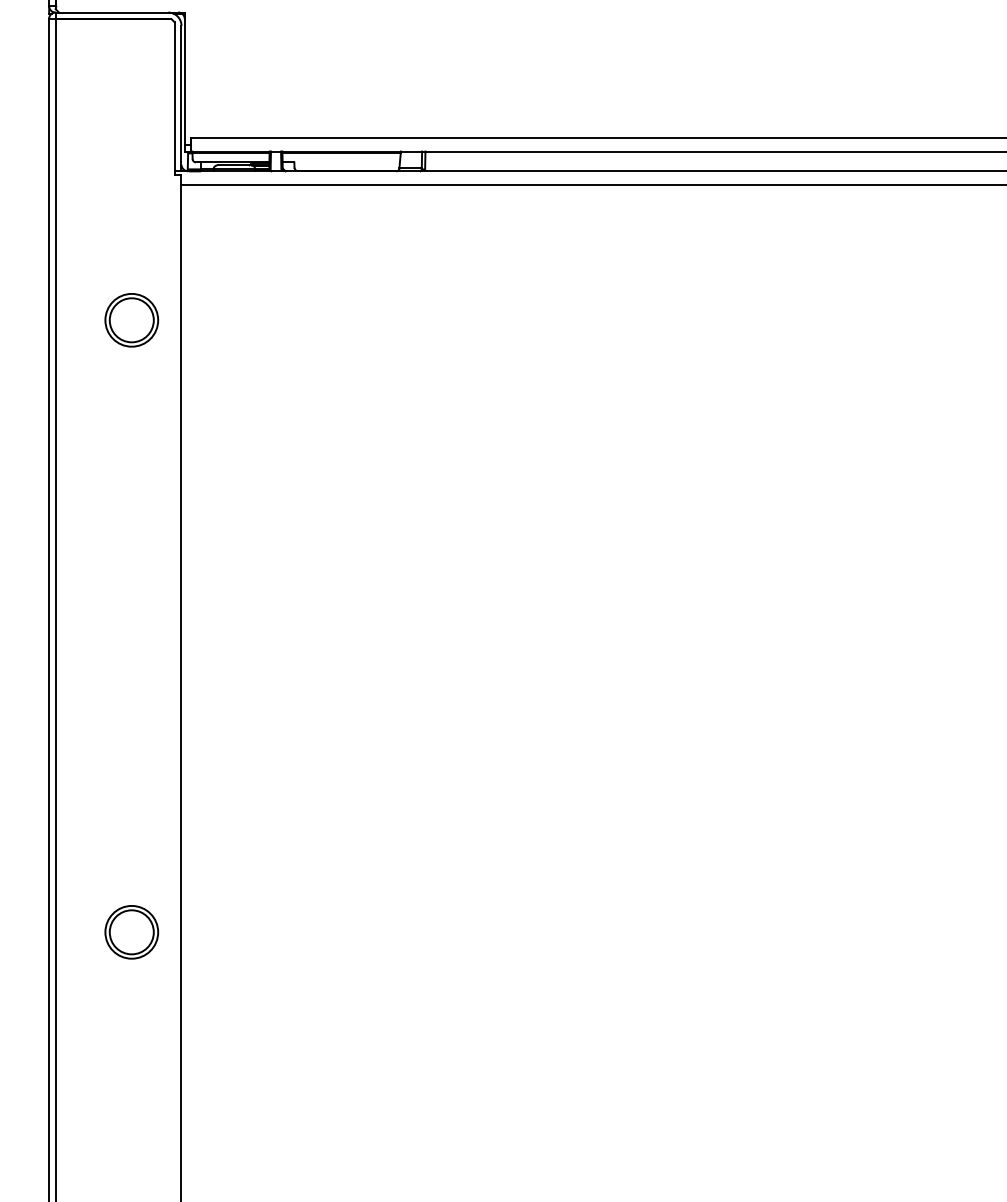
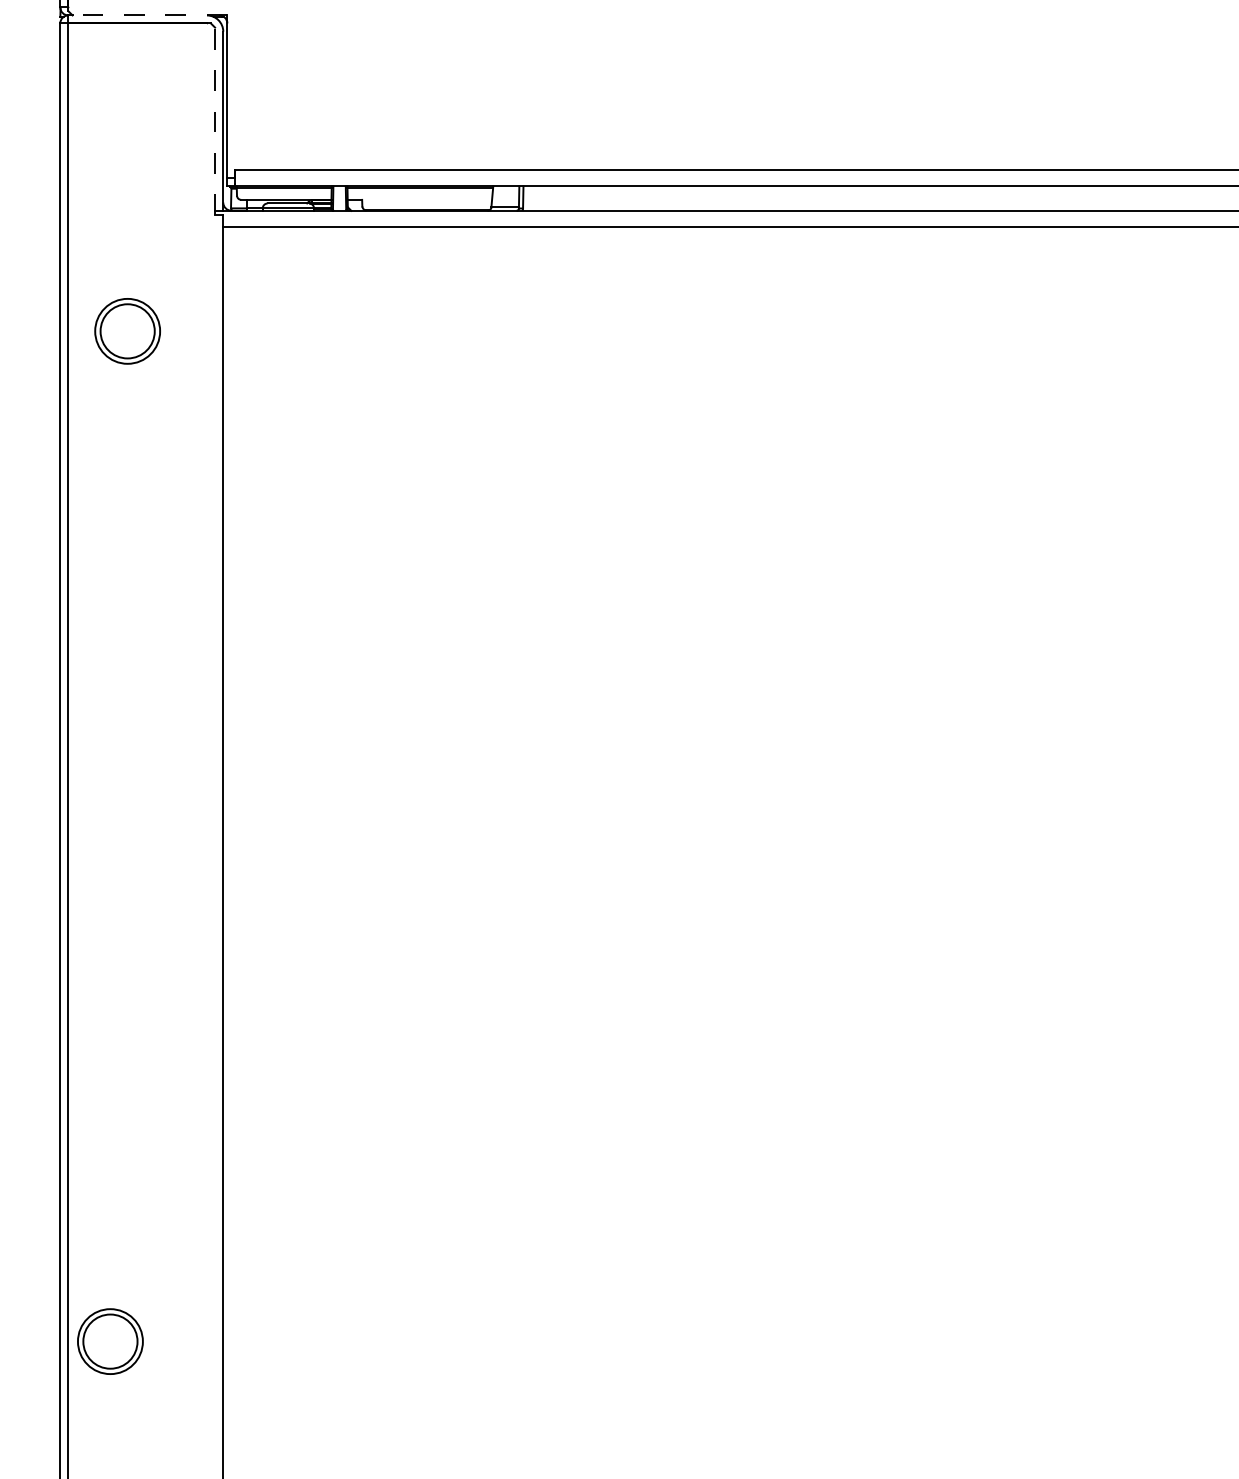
line: (121, 12) -> (149, 15), solid -> dashed
line: (174, 98) -> (214, 121), solid -> dashed
part: (131, 320) -> (127, 331), moved
part: (131, 932) -> (110, 1341), moved

